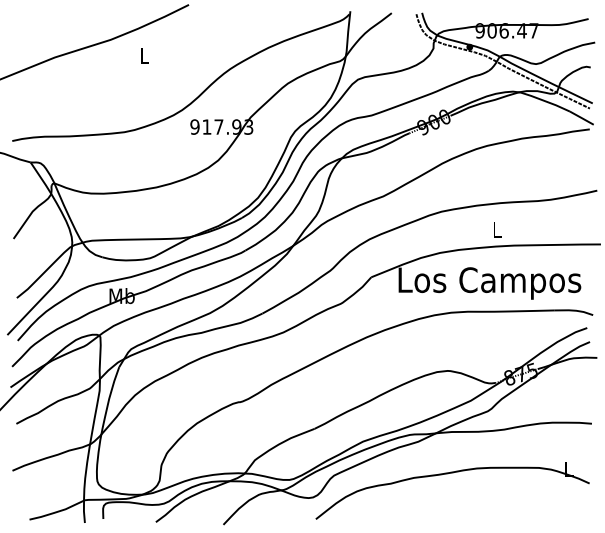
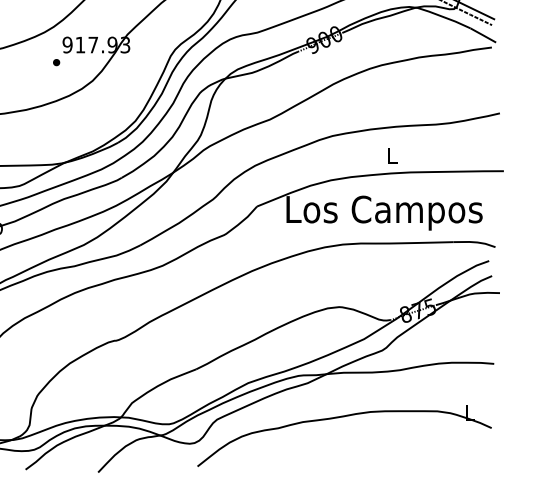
part: (184, 143) -> (56, 62), added

